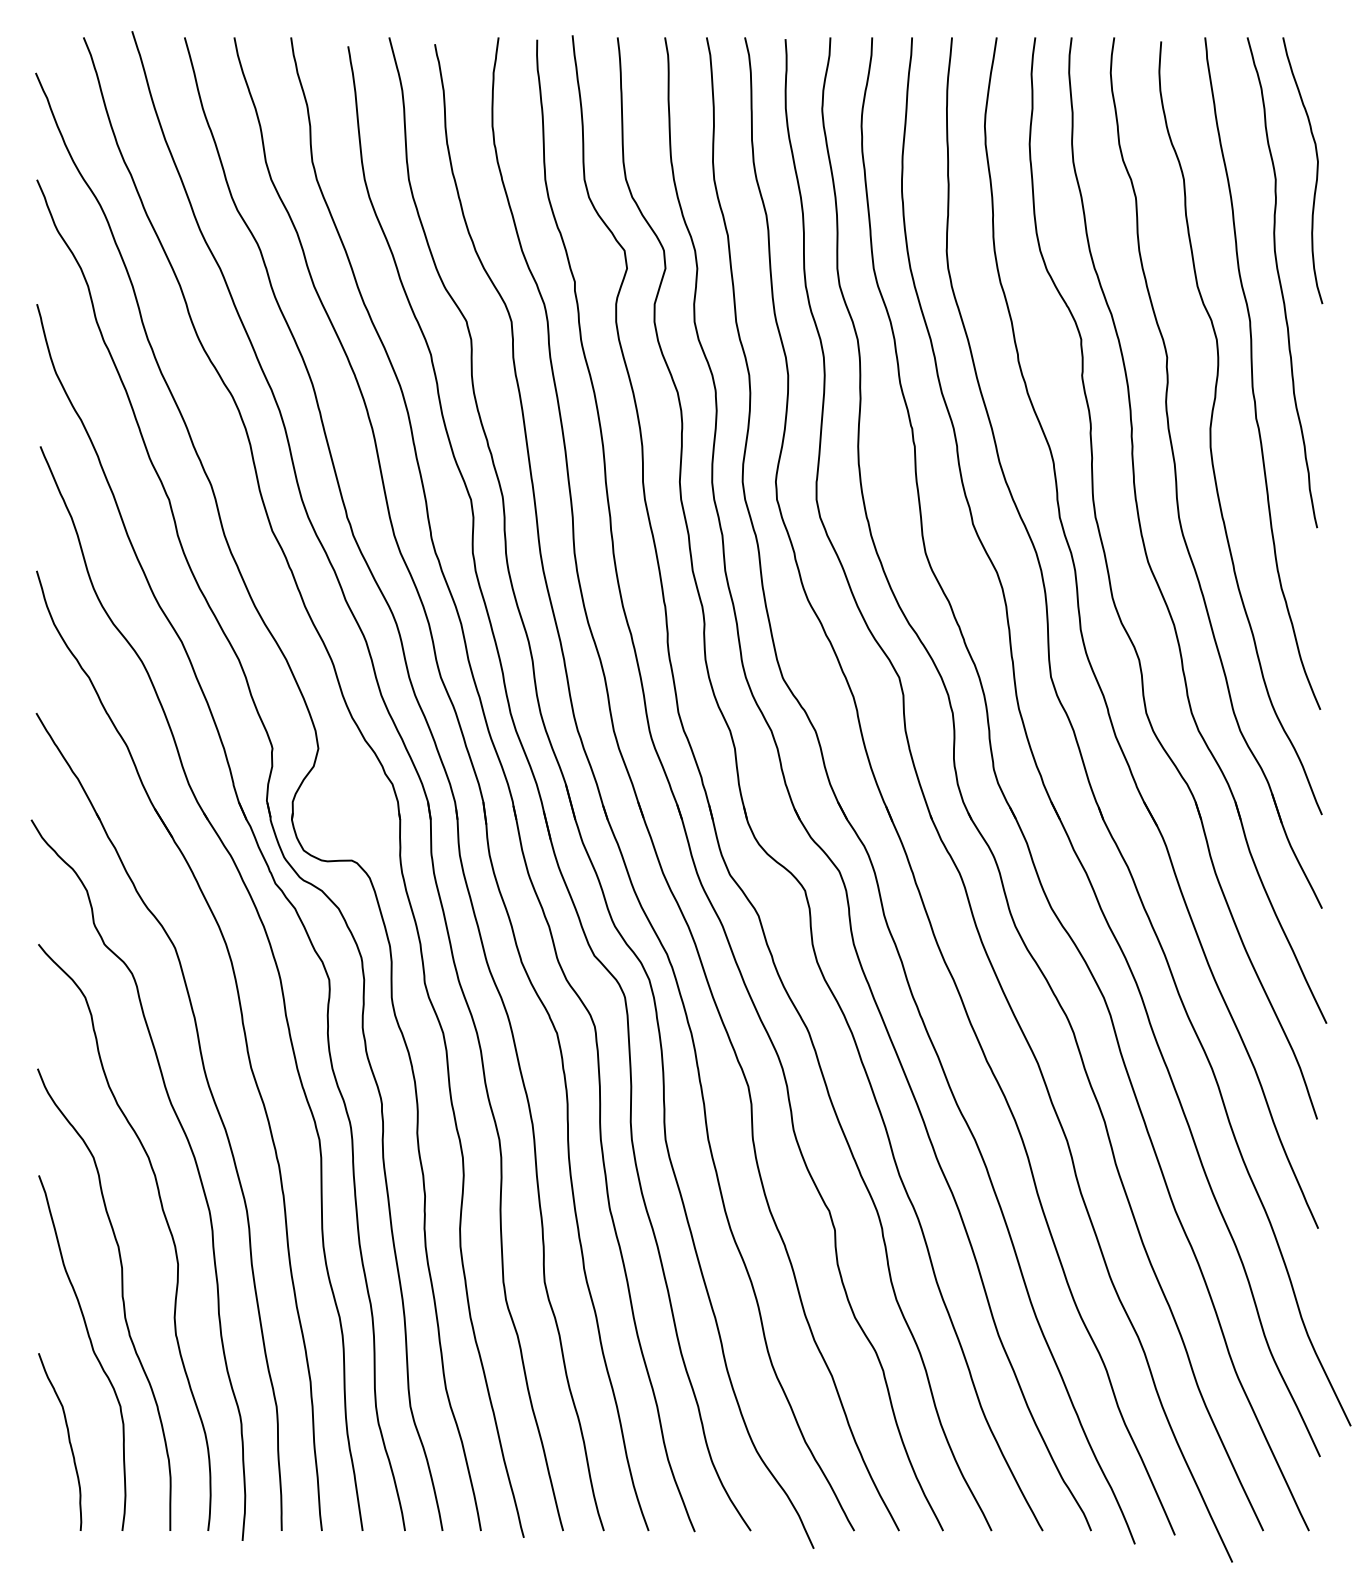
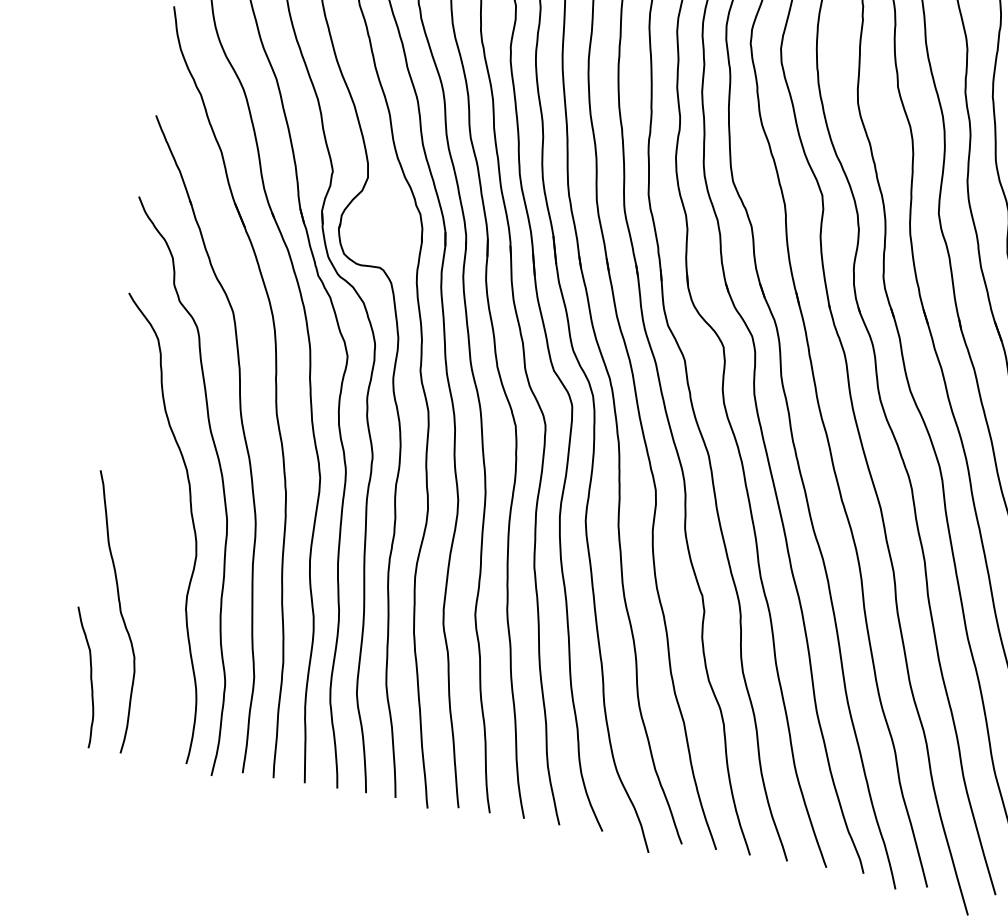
curve: (121, 1297) -> (148, 574), removed

